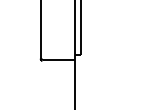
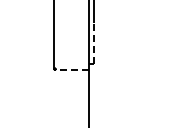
line: (81, 34) -> (94, 43), solid -> dashed
line: (58, 60) -> (71, 69), solid -> dashed

